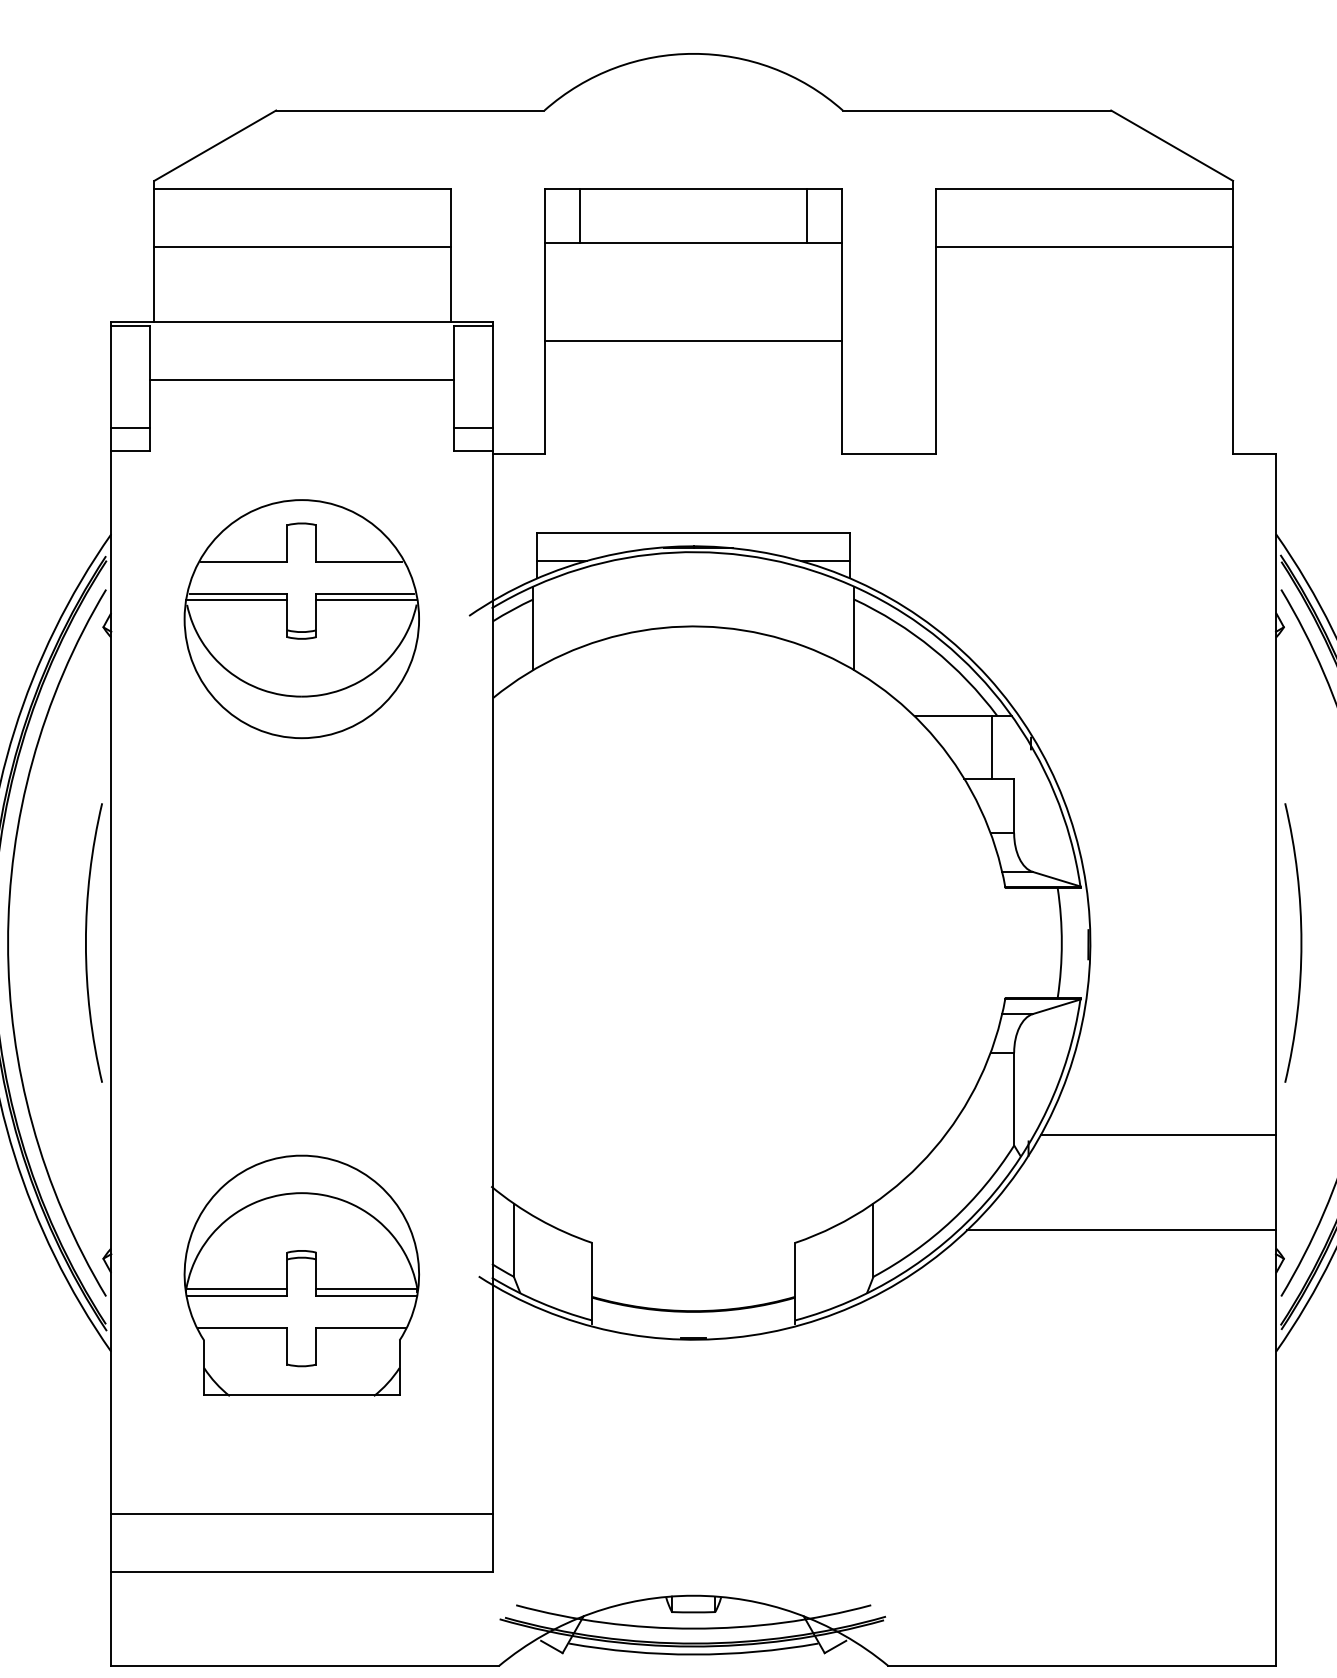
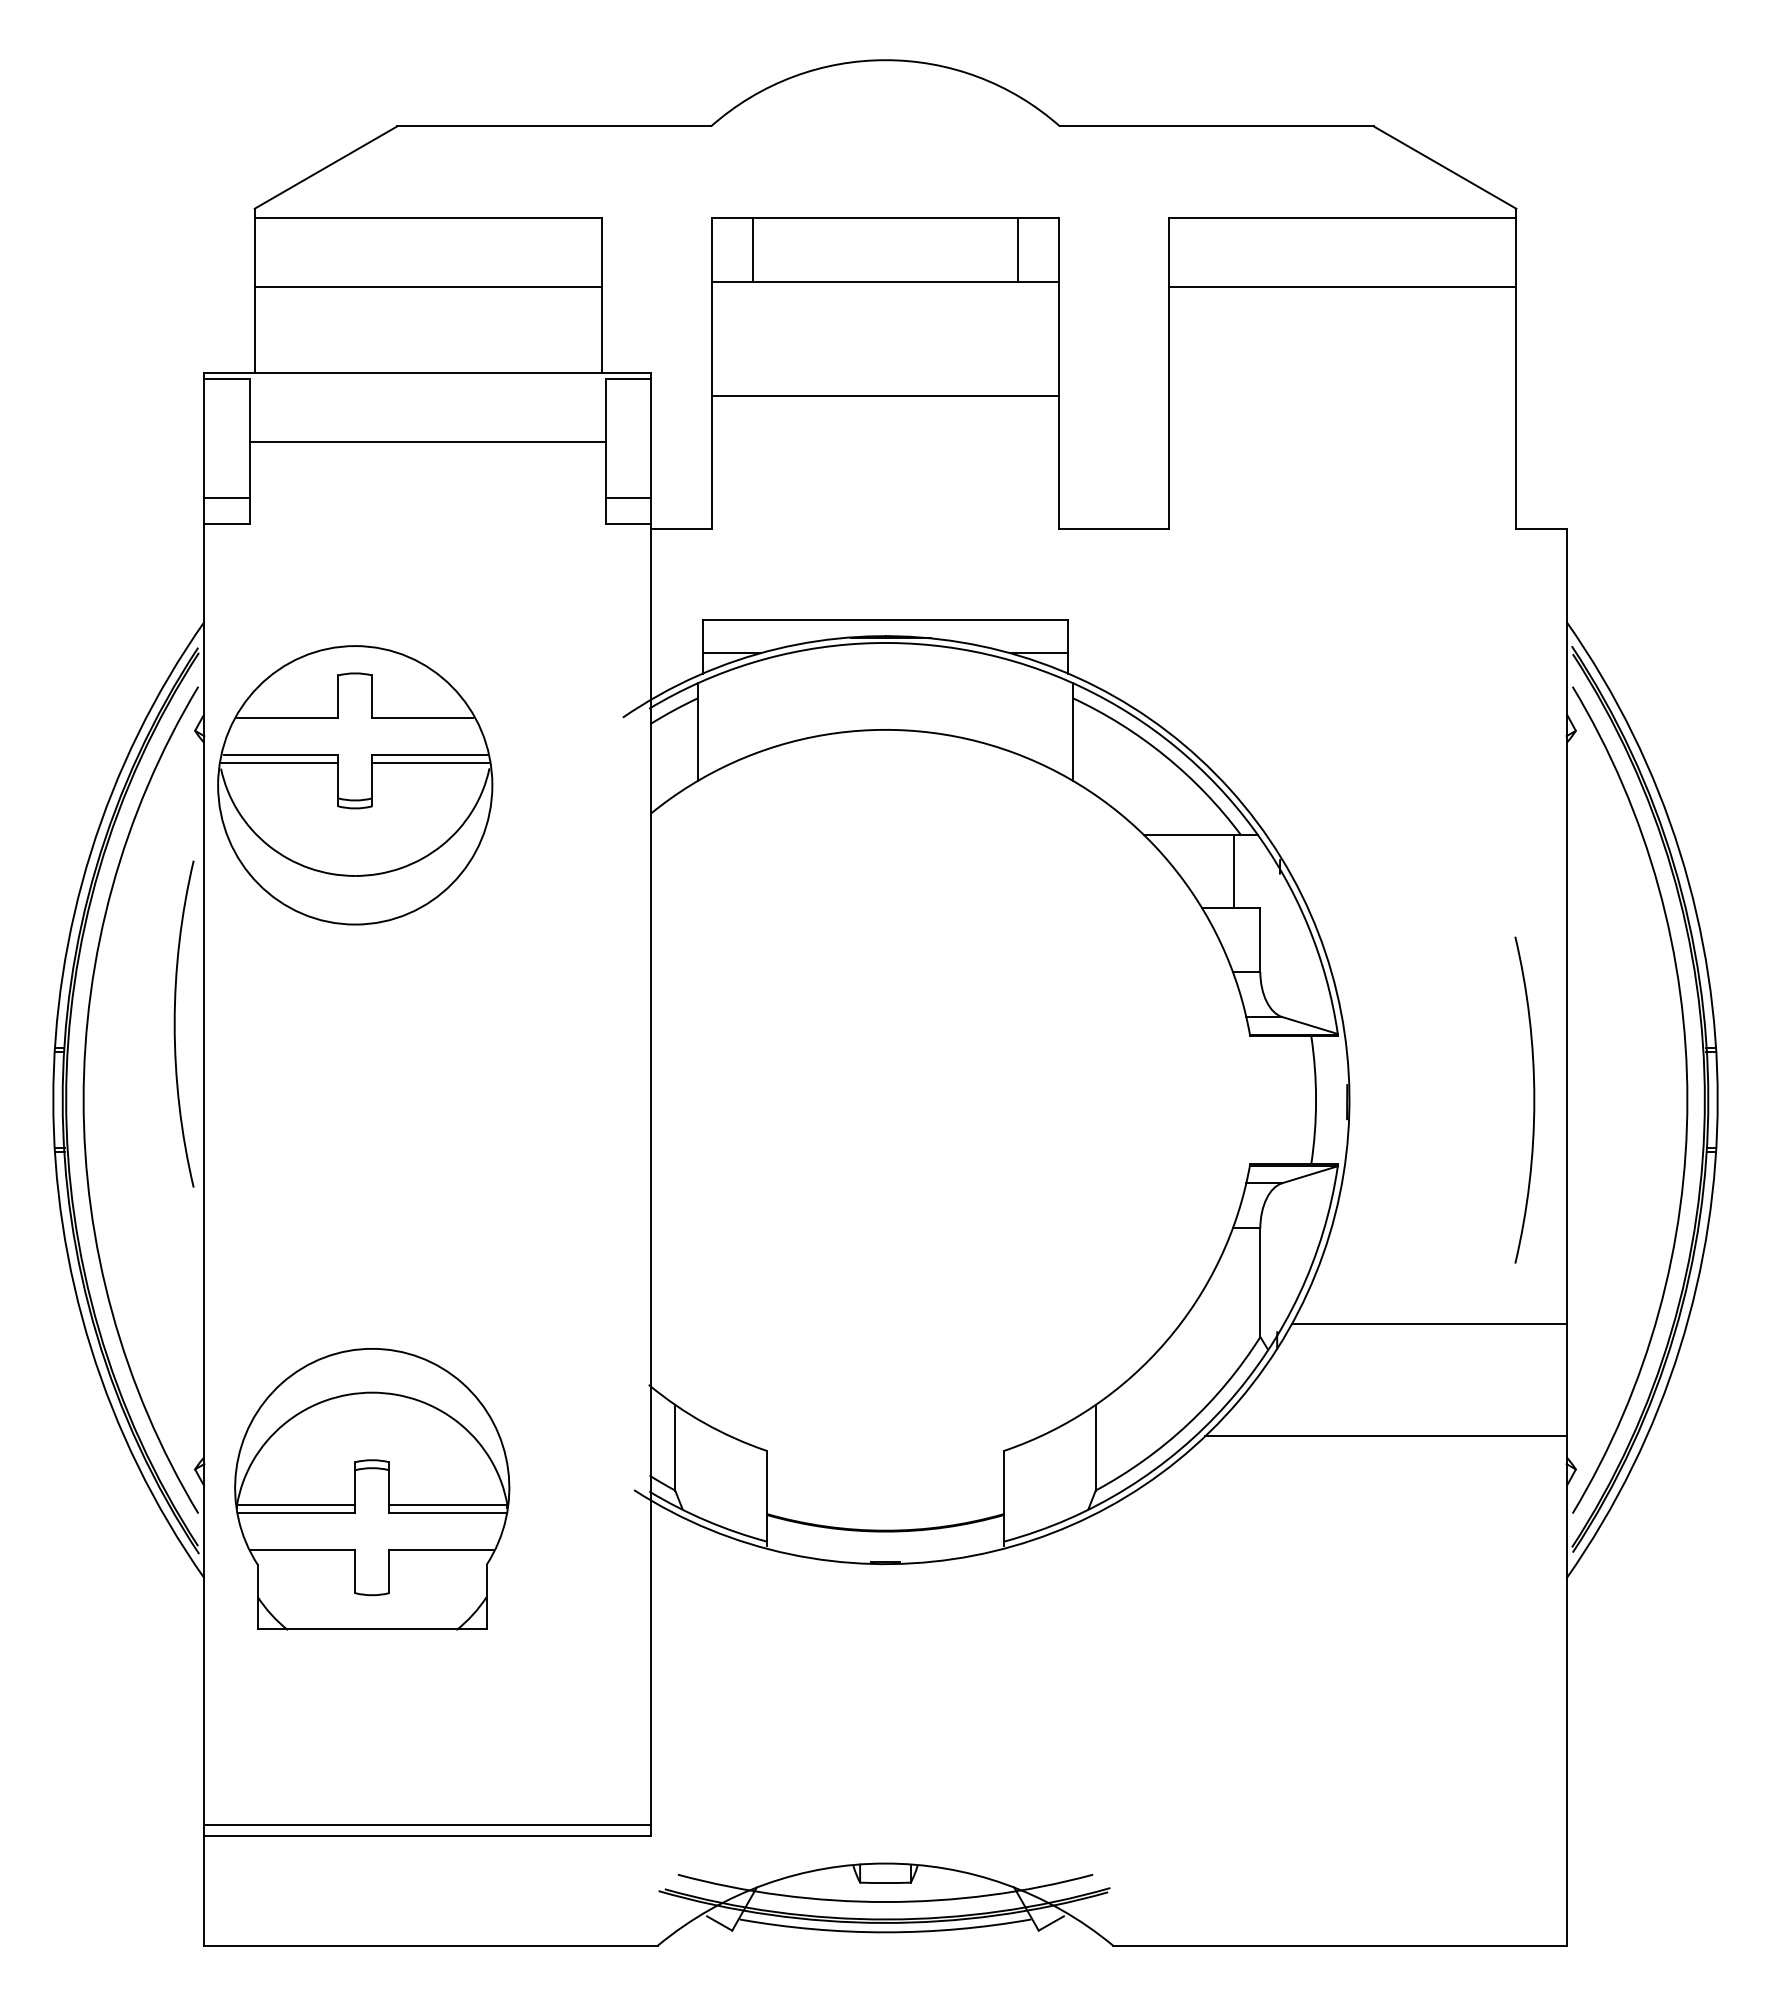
part: (302, 619) -> (355, 785), moved
arc: (86, 942) -> (175, 1023), moved
arc: (1300, 942) -> (1533, 1099), moved
part: (302, 1275) -> (372, 1489), moved
line: (302, 1513) -> (427, 1824), moved

